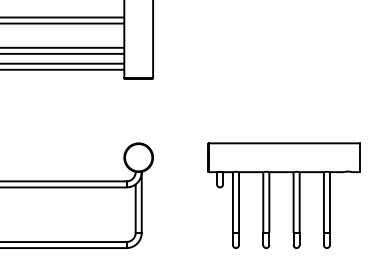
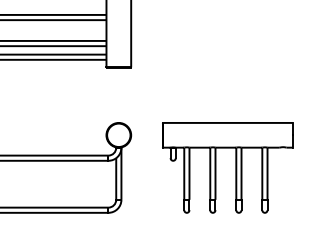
part: (292, 195) -> (235, 167), moved

